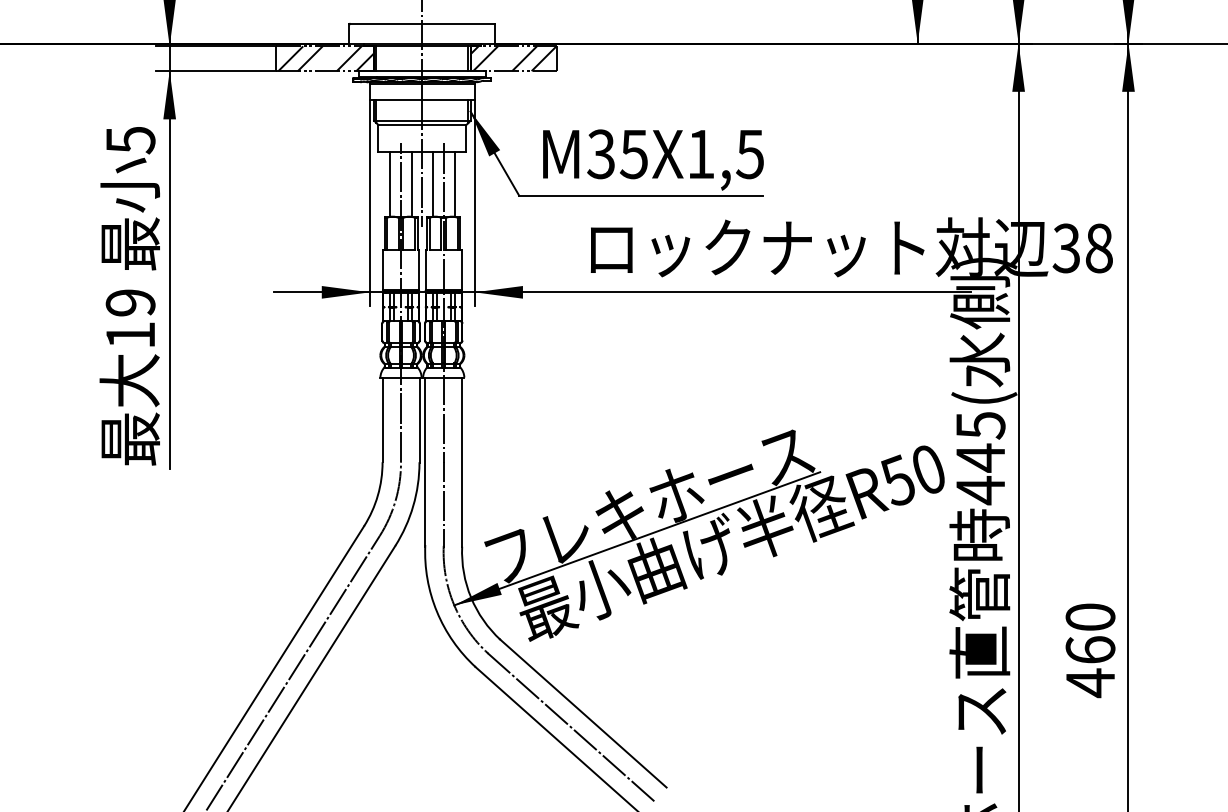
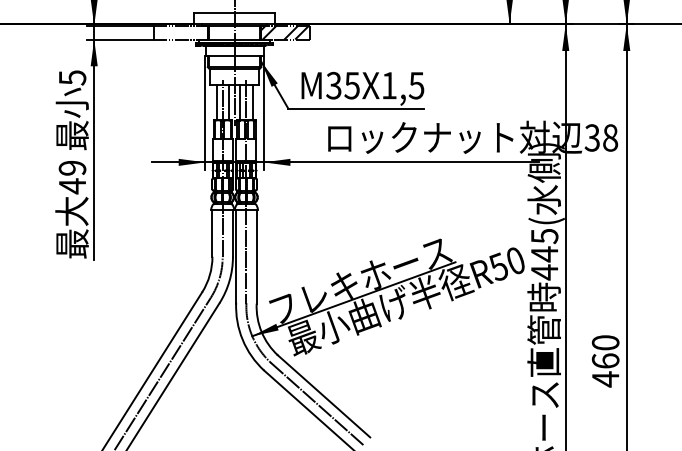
hatch: (325, 58) -> (180, 32), removed
text: (130, 335) -> (72, 186), 19 -> 49

